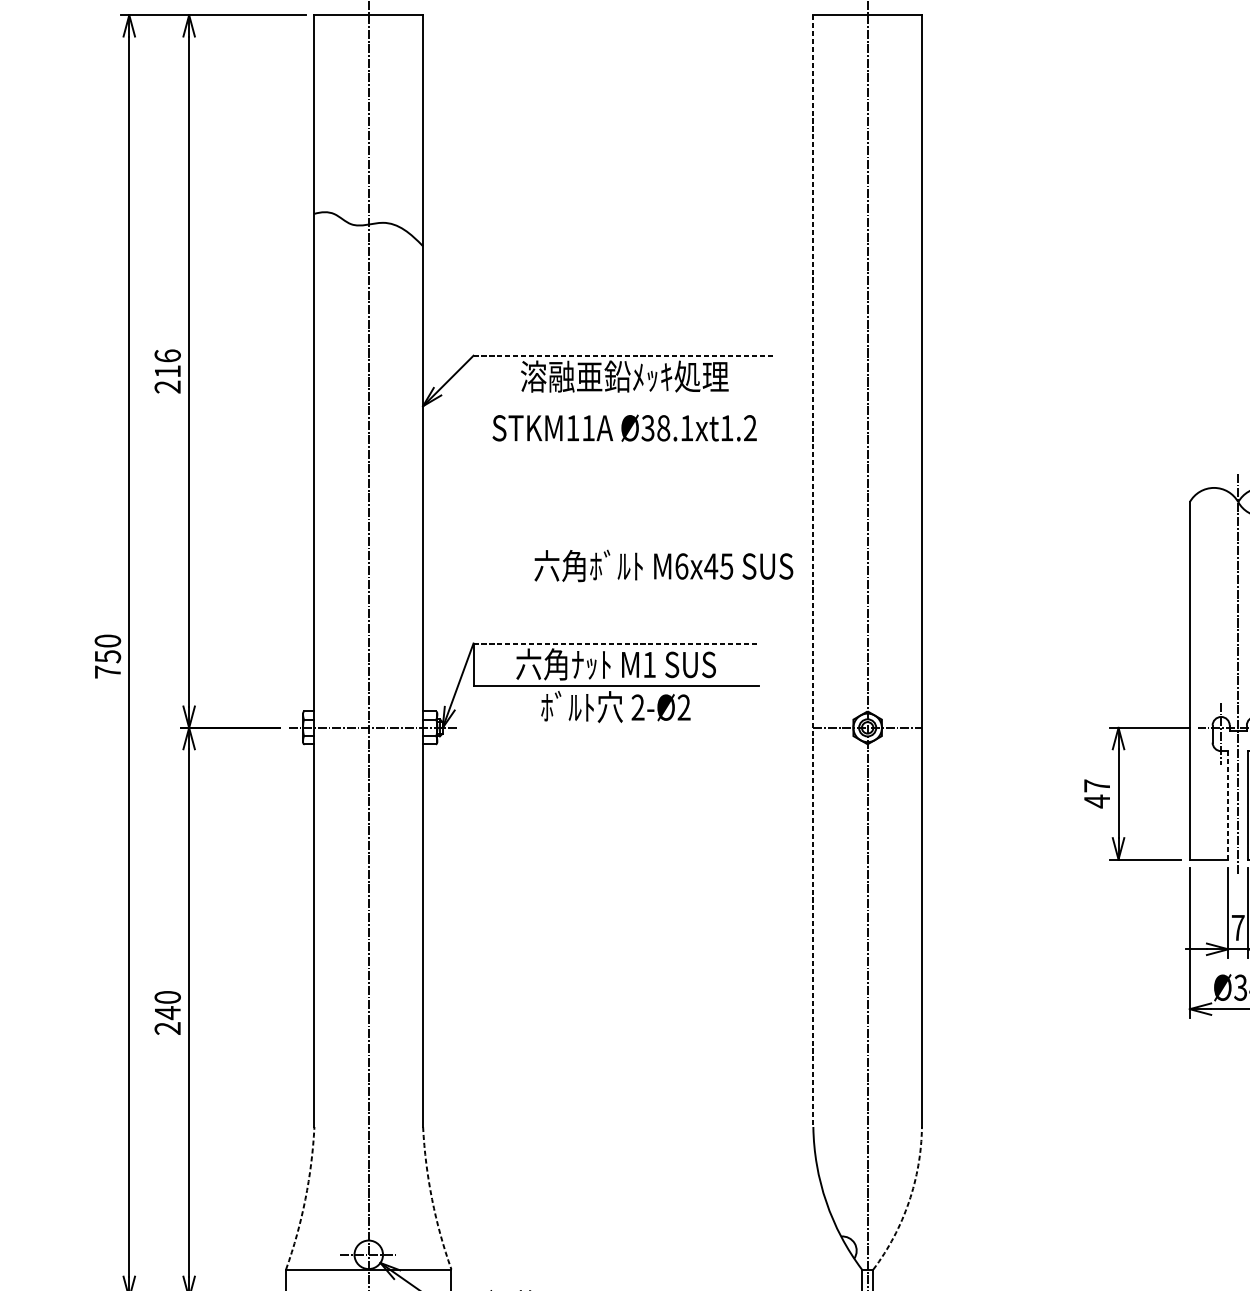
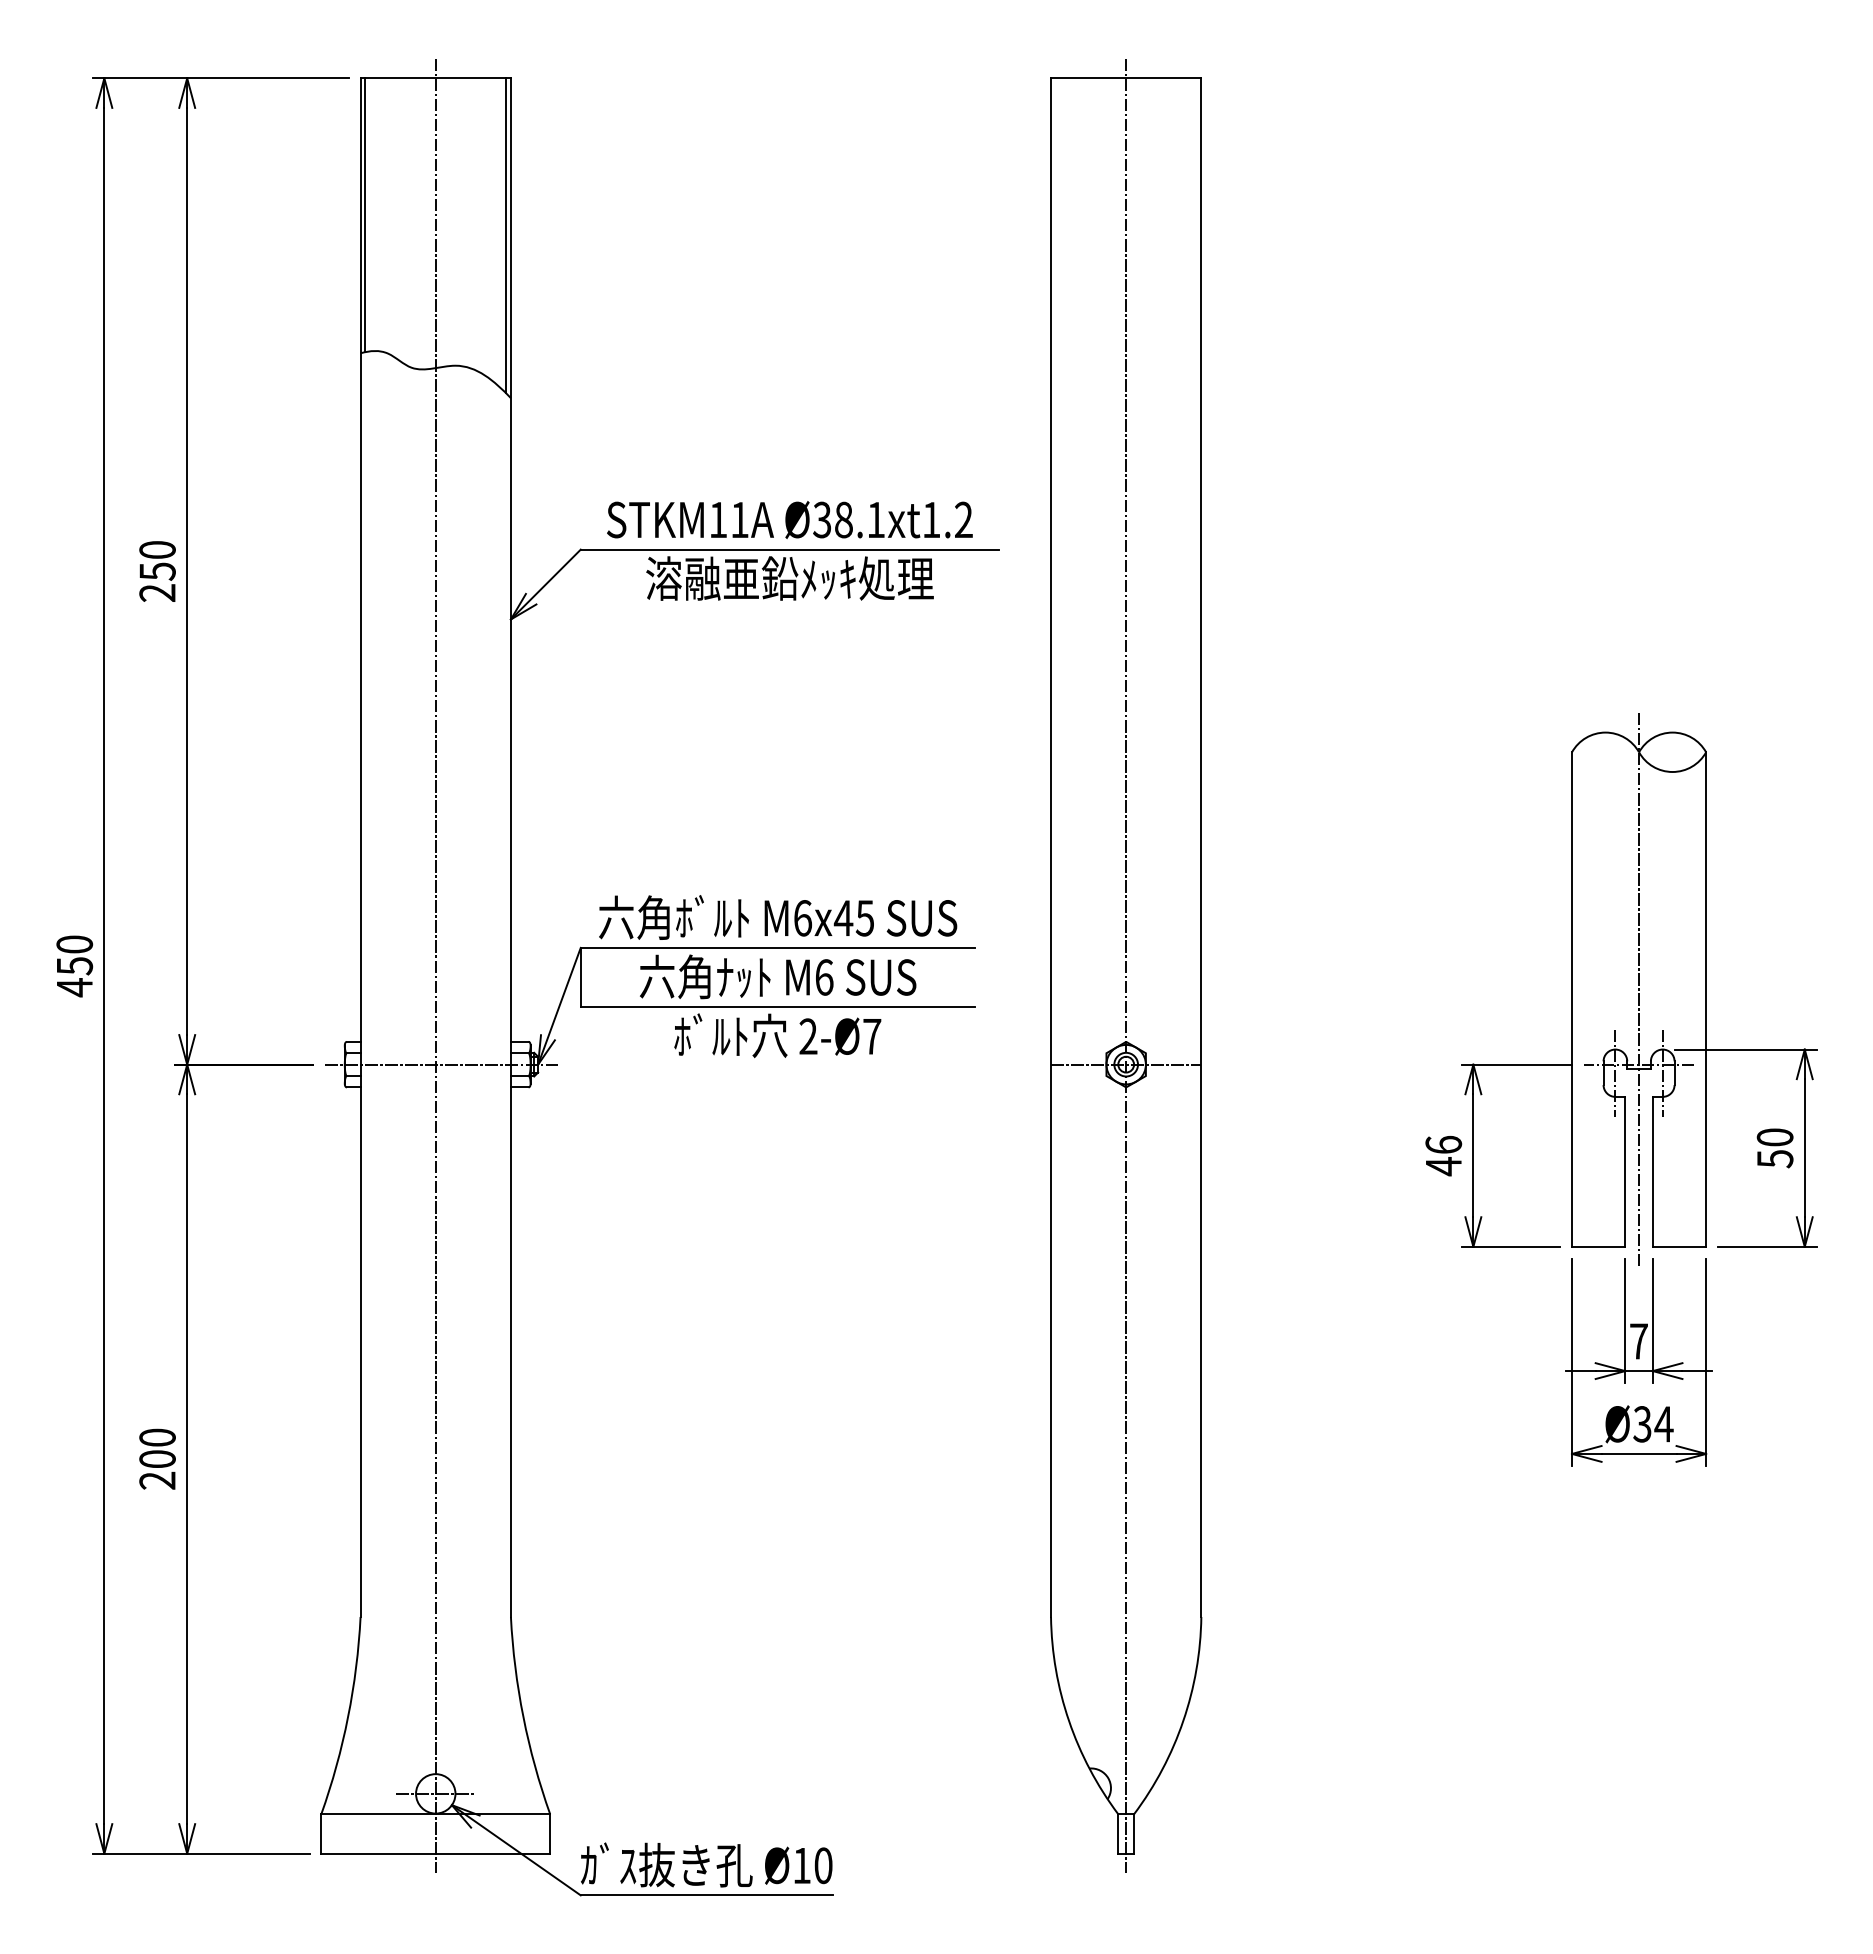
line: (318, 114) -> (365, 215), added
line: (419, 128) -> (506, 235), added
line: (625, 355) -> (790, 549), dashed -> solid
text: (167, 363) -> (157, 560), 216 -> 250
text: (624, 427) -> (789, 519), moved
text: (664, 565) -> (778, 917), moved
line: (813, 571) -> (1051, 848), dashed -> solid
line: (616, 643) -> (778, 947), dashed -> solid
text: (649, 664) -> (824, 977), M1 -> M6
text: (107, 672) -> (74, 987), 750 -> 450
text: (684, 707) -> (872, 1036), 2-Ø2 -> 2-Ø7
text: (1096, 785) -> (1443, 1144), 47 -> 46
line: (1228, 805) -> (1625, 1171), dashed -> solid
text: (167, 1013) -> (157, 1459), 240 -> 200
arc: (305, 1199) -> (348, 1717), dashed -> solid
arc: (432, 1199) -> (523, 1717), dashed -> solid
arc: (909, 1201) -> (1183, 1720), dashed -> solid

